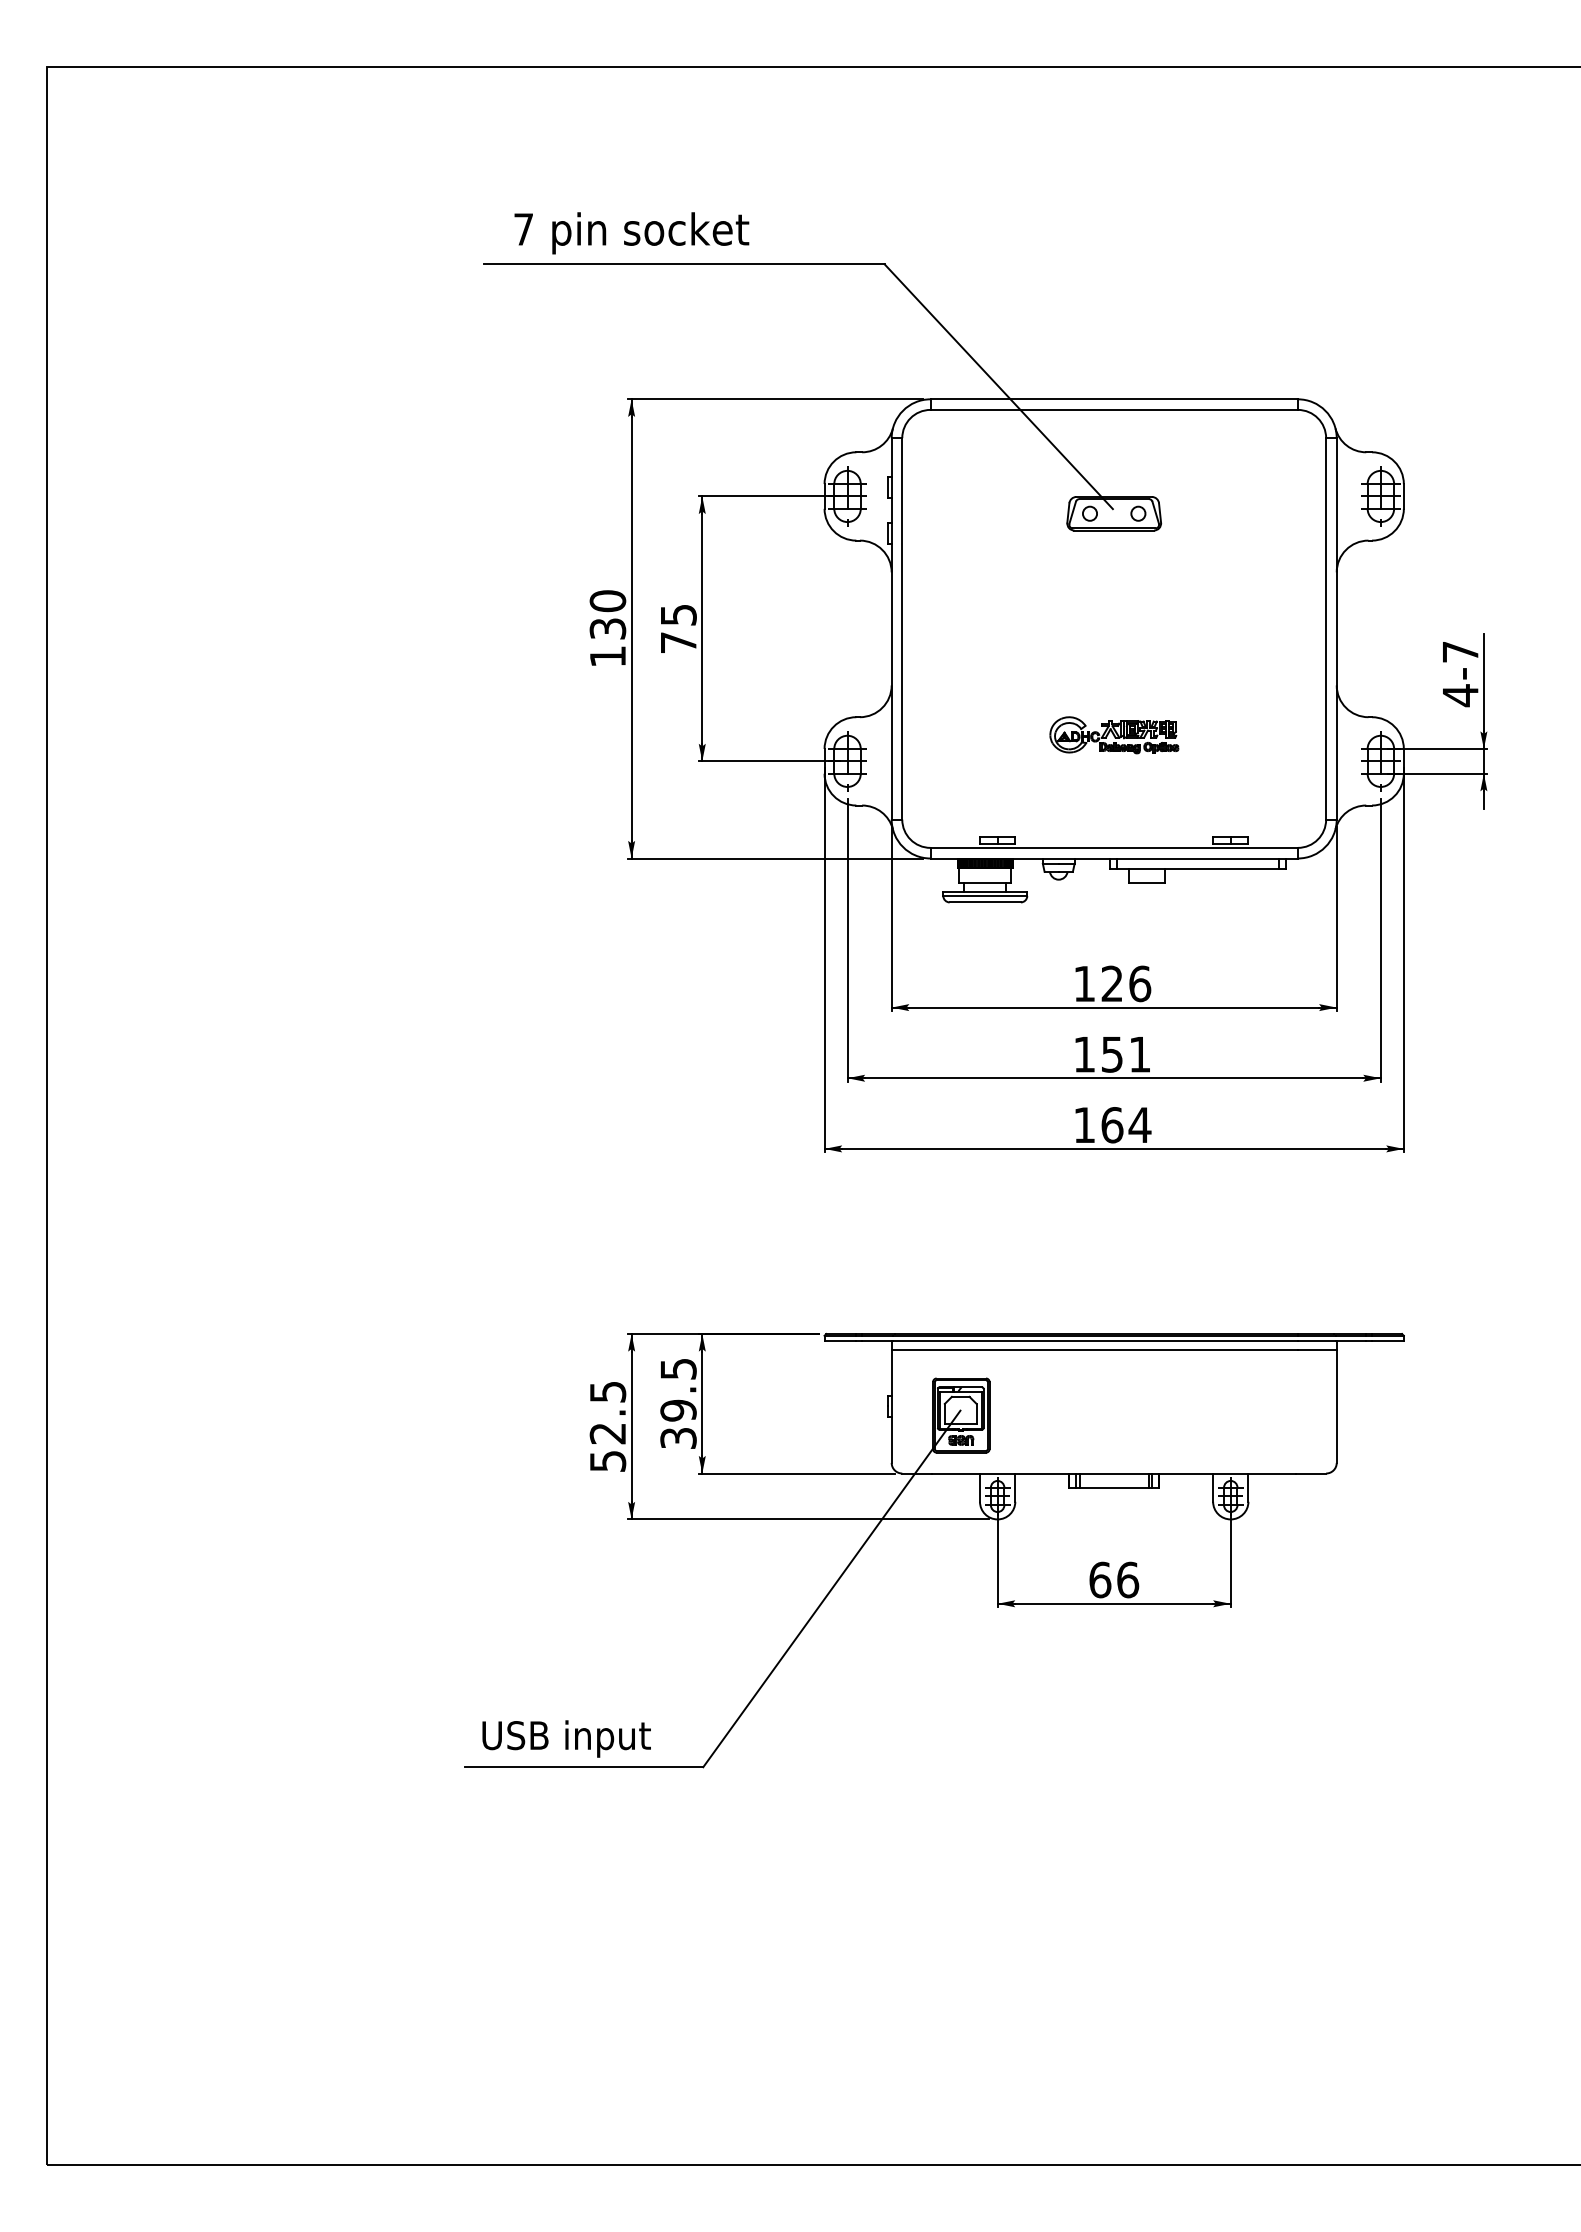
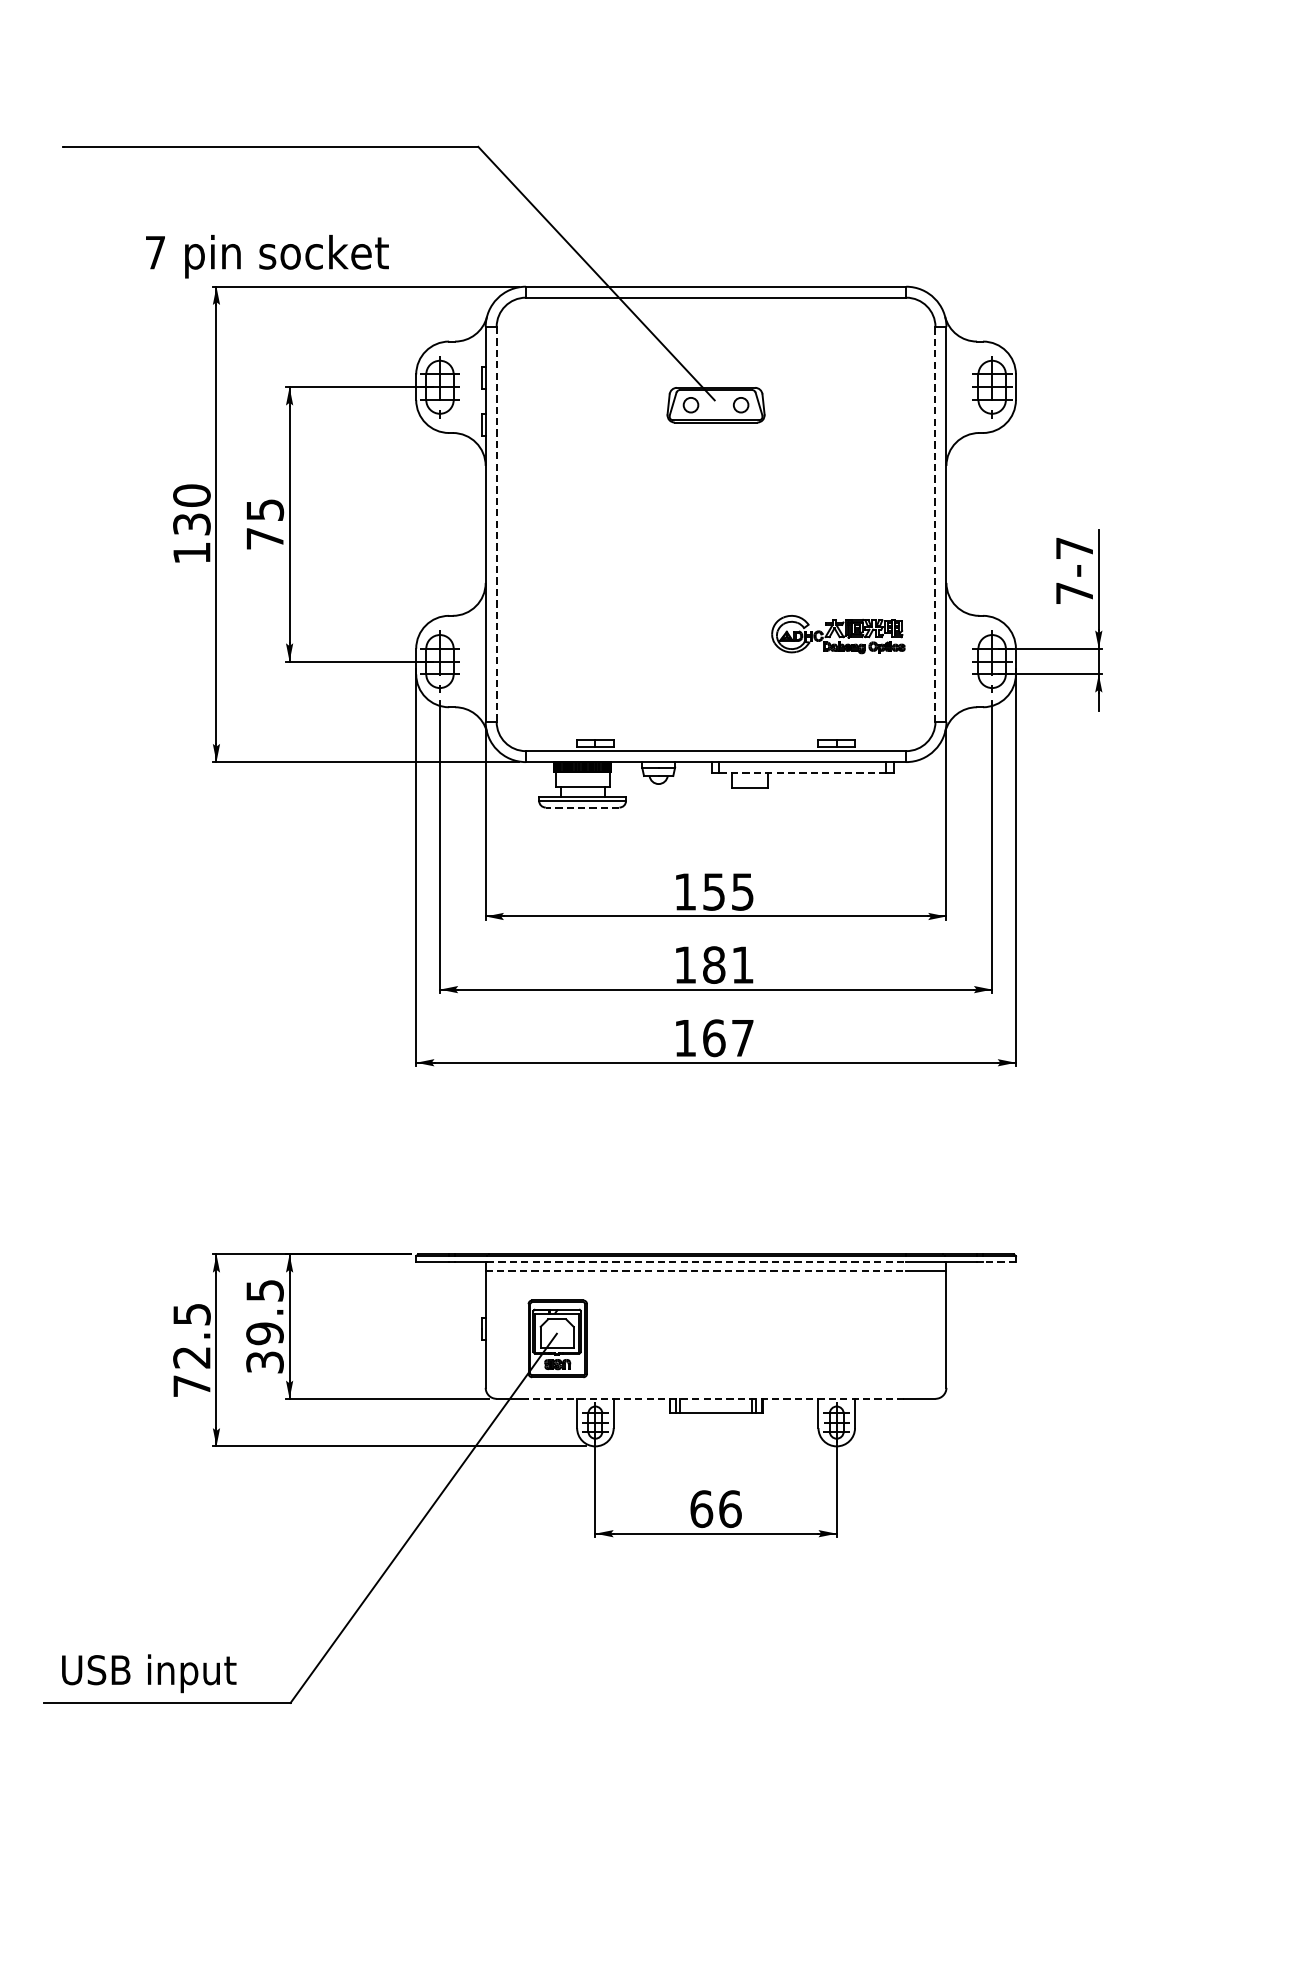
text: (631, 233) -> (267, 256), moved
line: (902, 628) -> (496, 523), solid -> dashed
line: (1326, 628) -> (935, 523), solid -> dashed
text: (1460, 695) -> (1074, 593), 4-7 -> 7-7
part: (1114, 735) -> (838, 634), moved
line: (1197, 869) -> (802, 773), solid -> dashed
line: (985, 902) -> (582, 807), solid -> dashed
text: (1126, 983) -> (728, 891), 126 -> 155
text: (1112, 1054) -> (714, 965), 151 -> 181
text: (1139, 1124) -> (742, 1037), 164 -> 167
line: (1095, 1341) -> (696, 1262), solid -> dashed
line: (1387, 1341) -> (999, 1262), solid -> dashed
line: (1095, 1349) -> (696, 1270), solid -> dashed
text: (608, 1461) -> (192, 1386), 52.5 -> 72.5
line: (1114, 1473) -> (716, 1398), solid -> dashed

